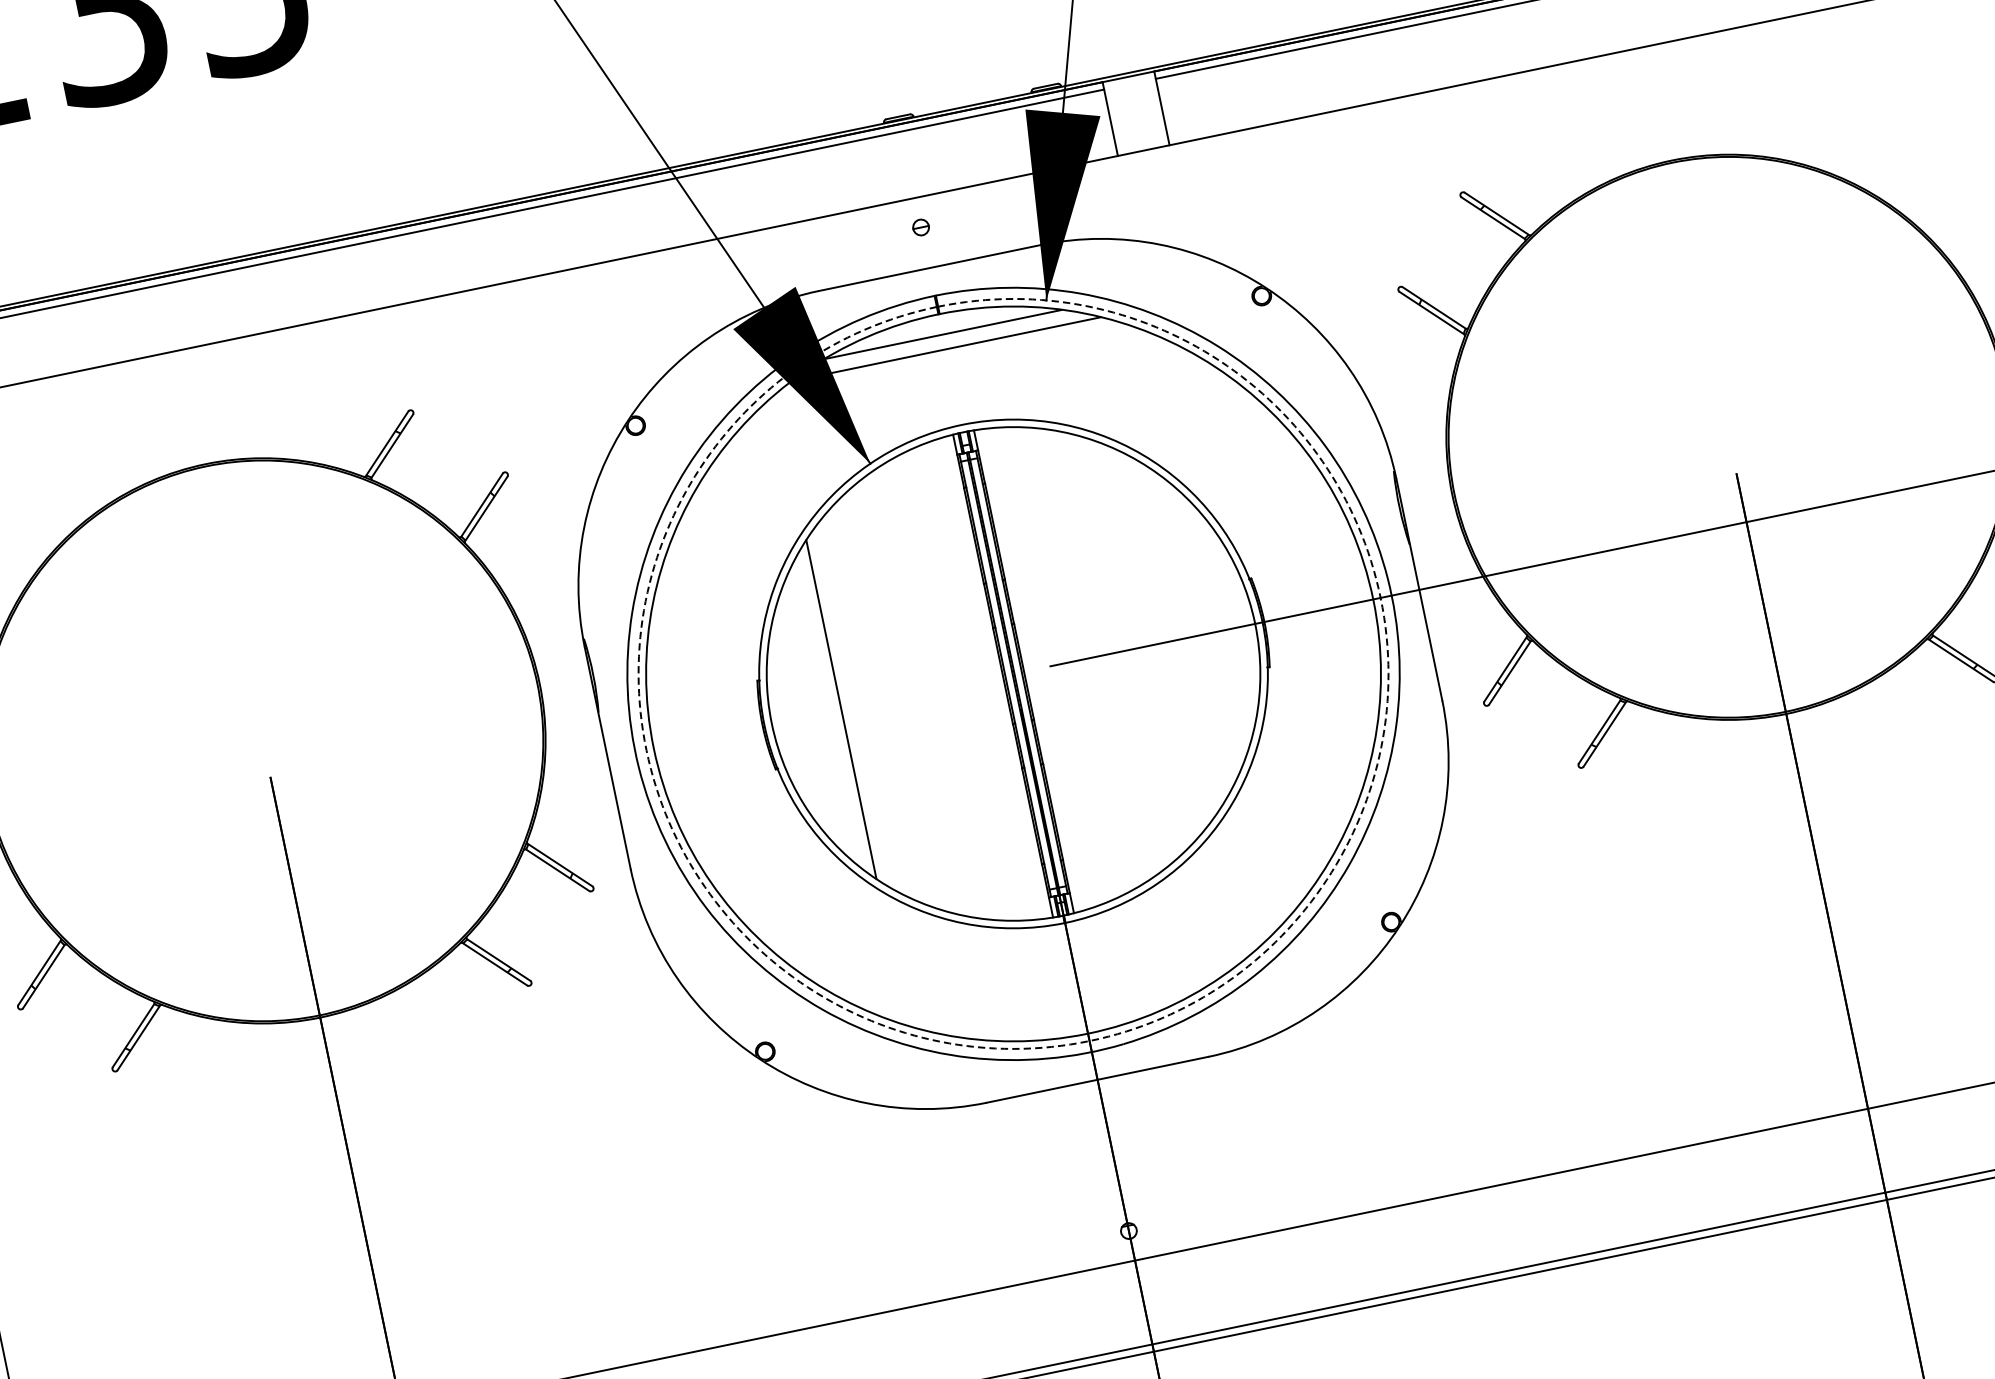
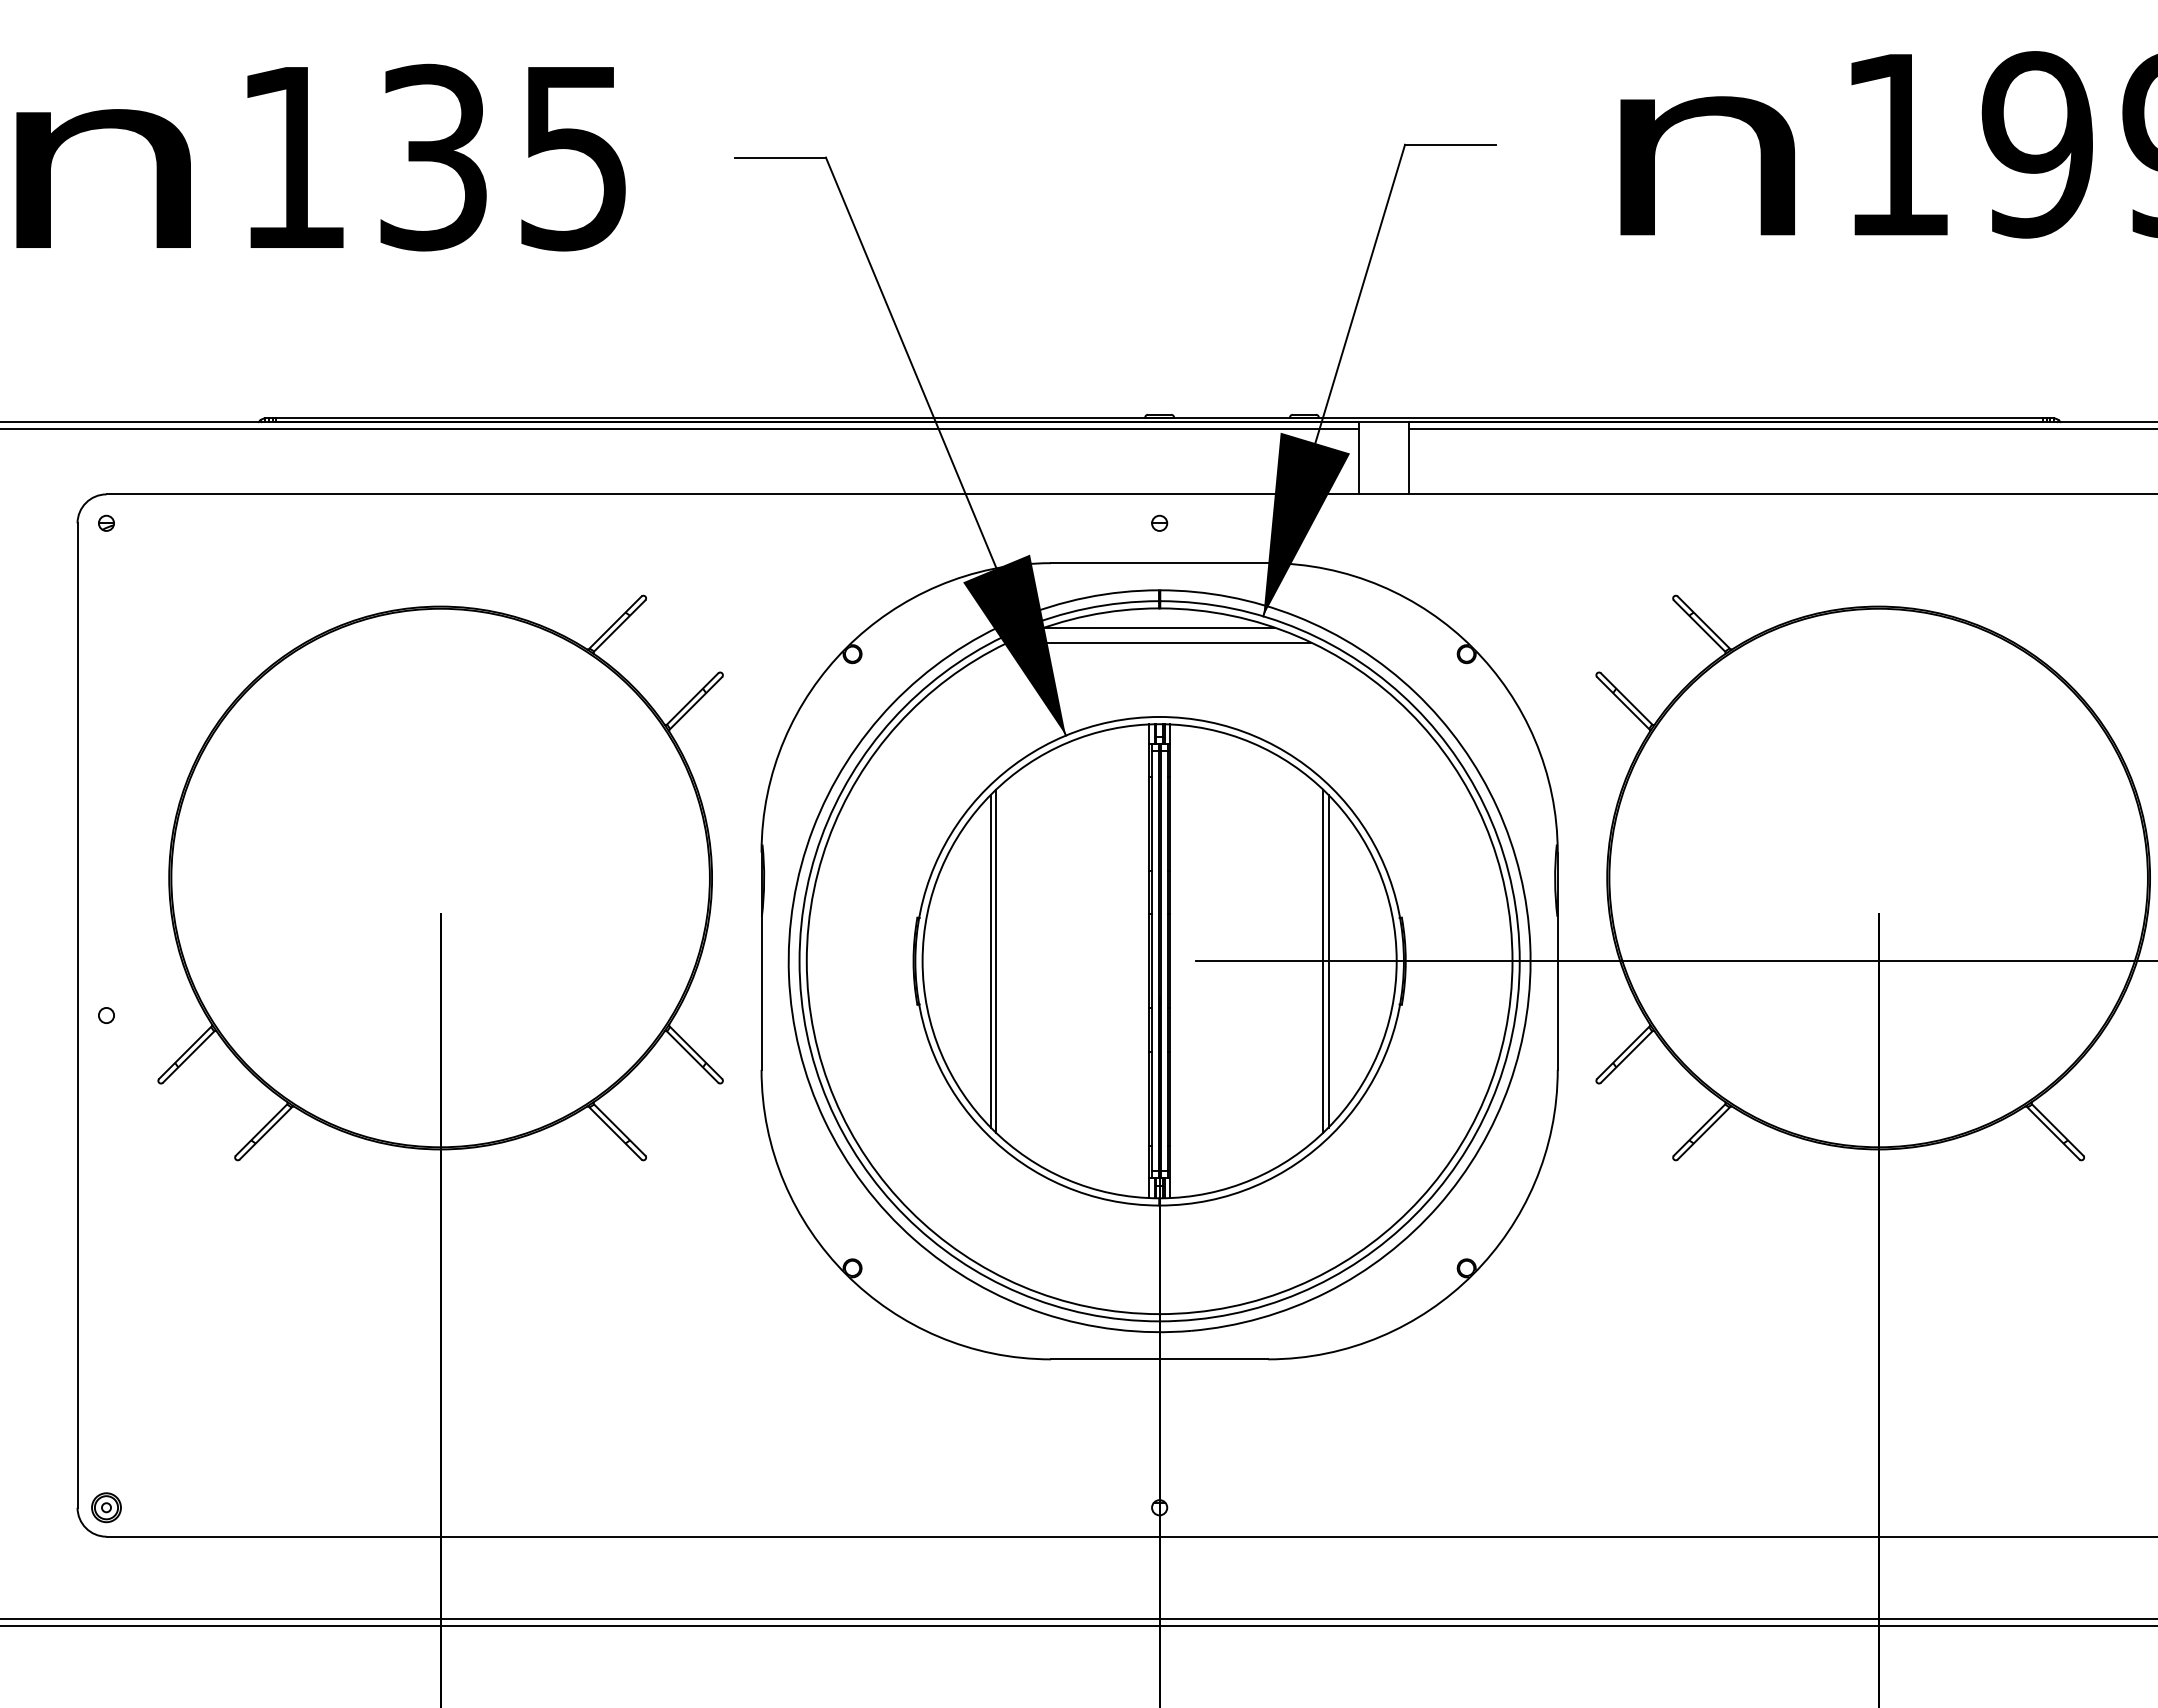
line: (1180, 638) -> (1323, 960), added
line: (1185, 638) -> (1328, 961), added
line: (846, 707) -> (995, 960), added
arc: (1089, 1041) -> (1159, 1321), dashed -> solid

